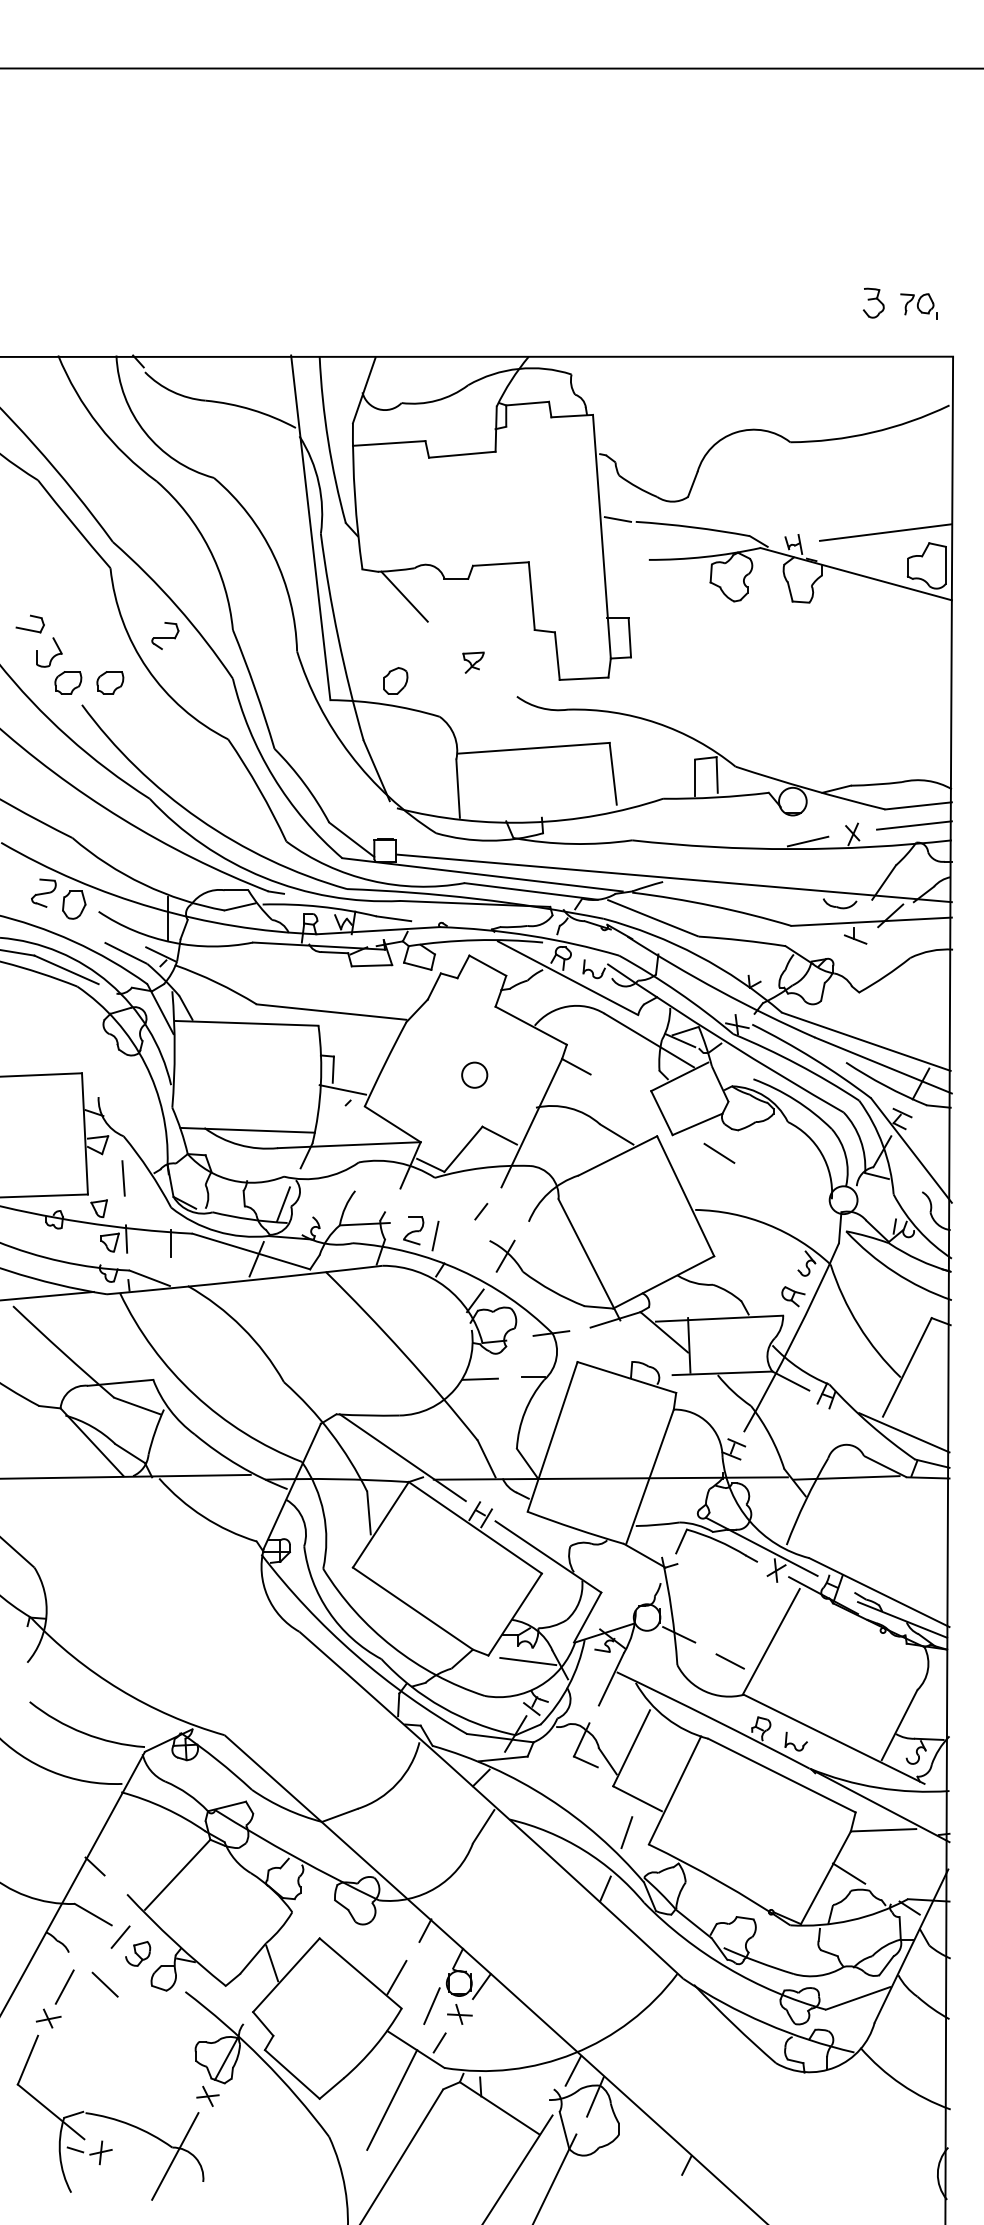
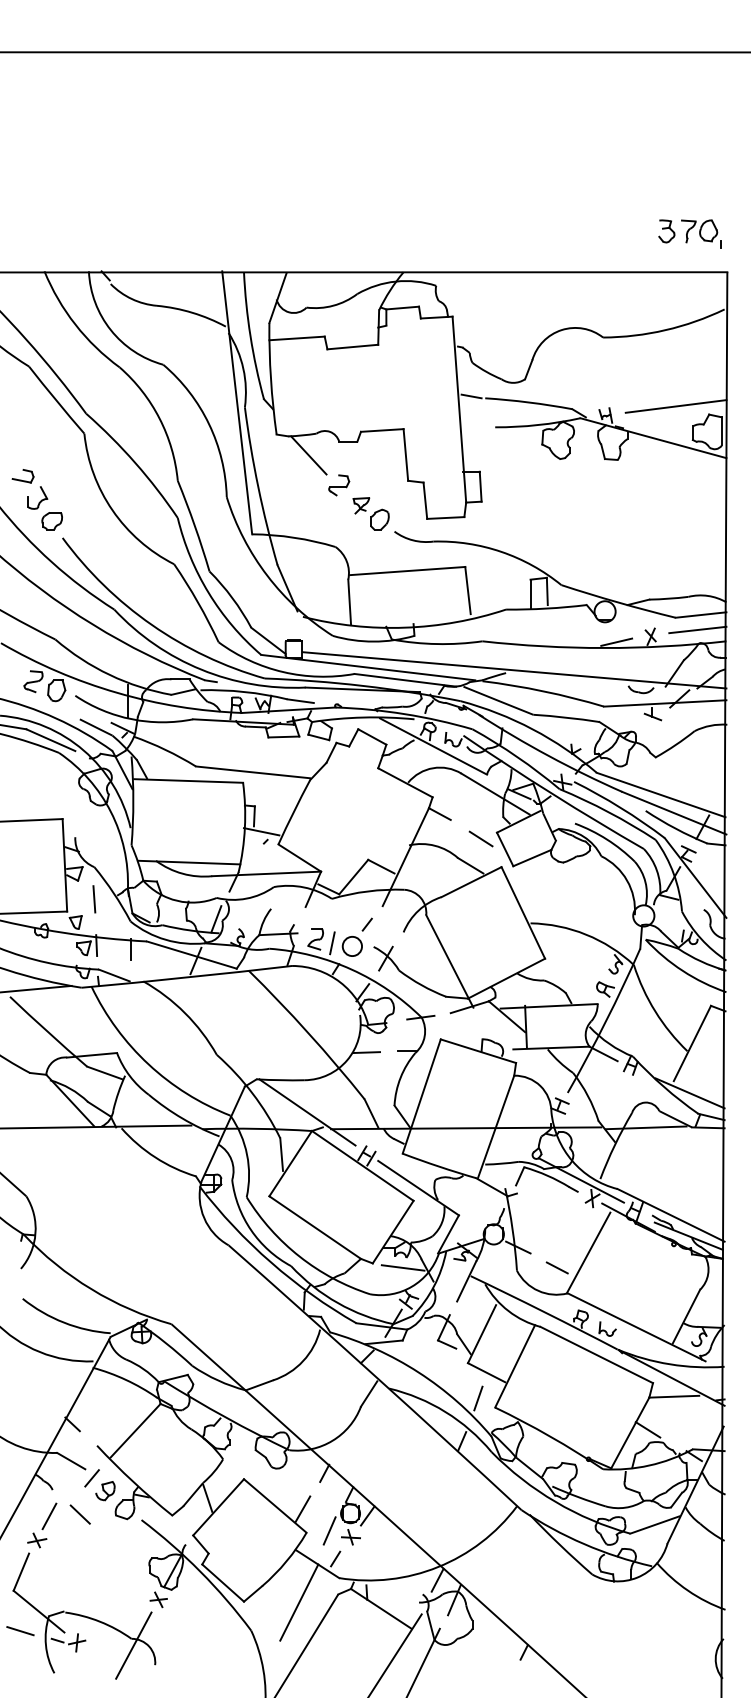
part: (918, 306) -> (700, 233), size x1.43
part: (165, 635) -> (339, 485), moved
part: (395, 680) -> (379, 519), moved
part: (110, 682) -> (84, 520), removed
circle: (474, 1074) -> (352, 945), moved
line: (719, 1152) -> (481, 838), moved
line: (26, 2137) -> (20, 1631), added

